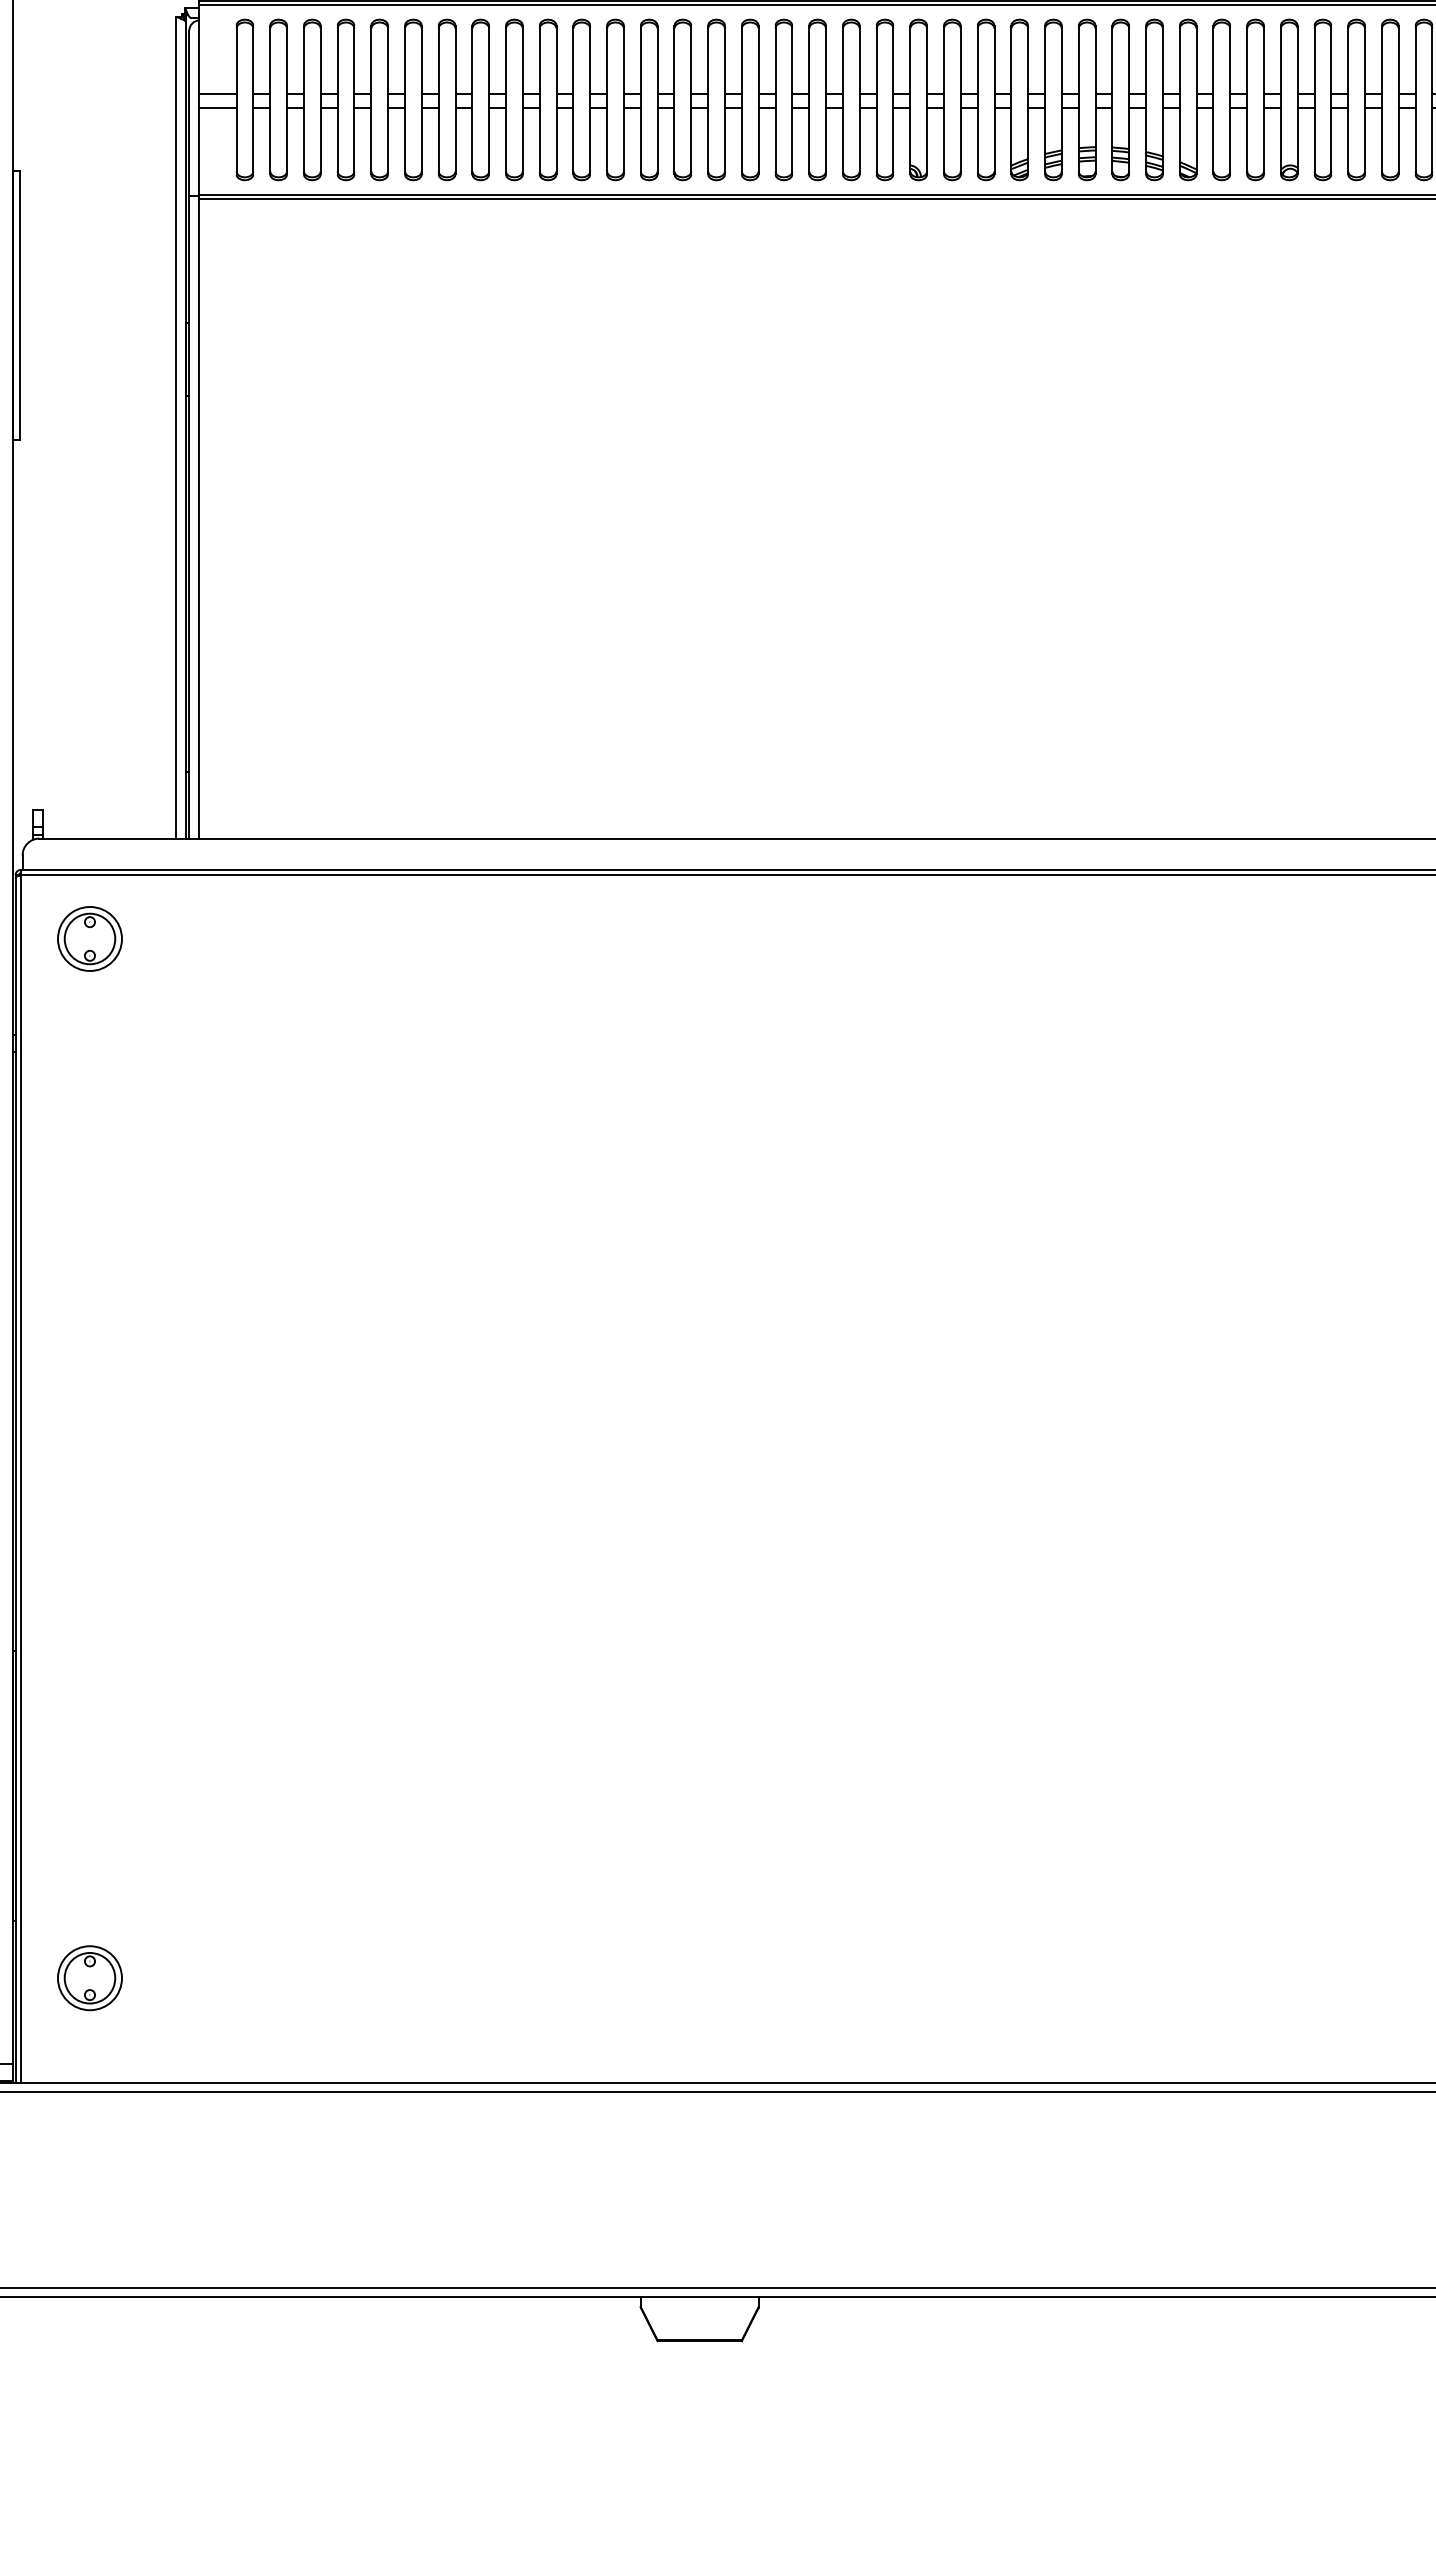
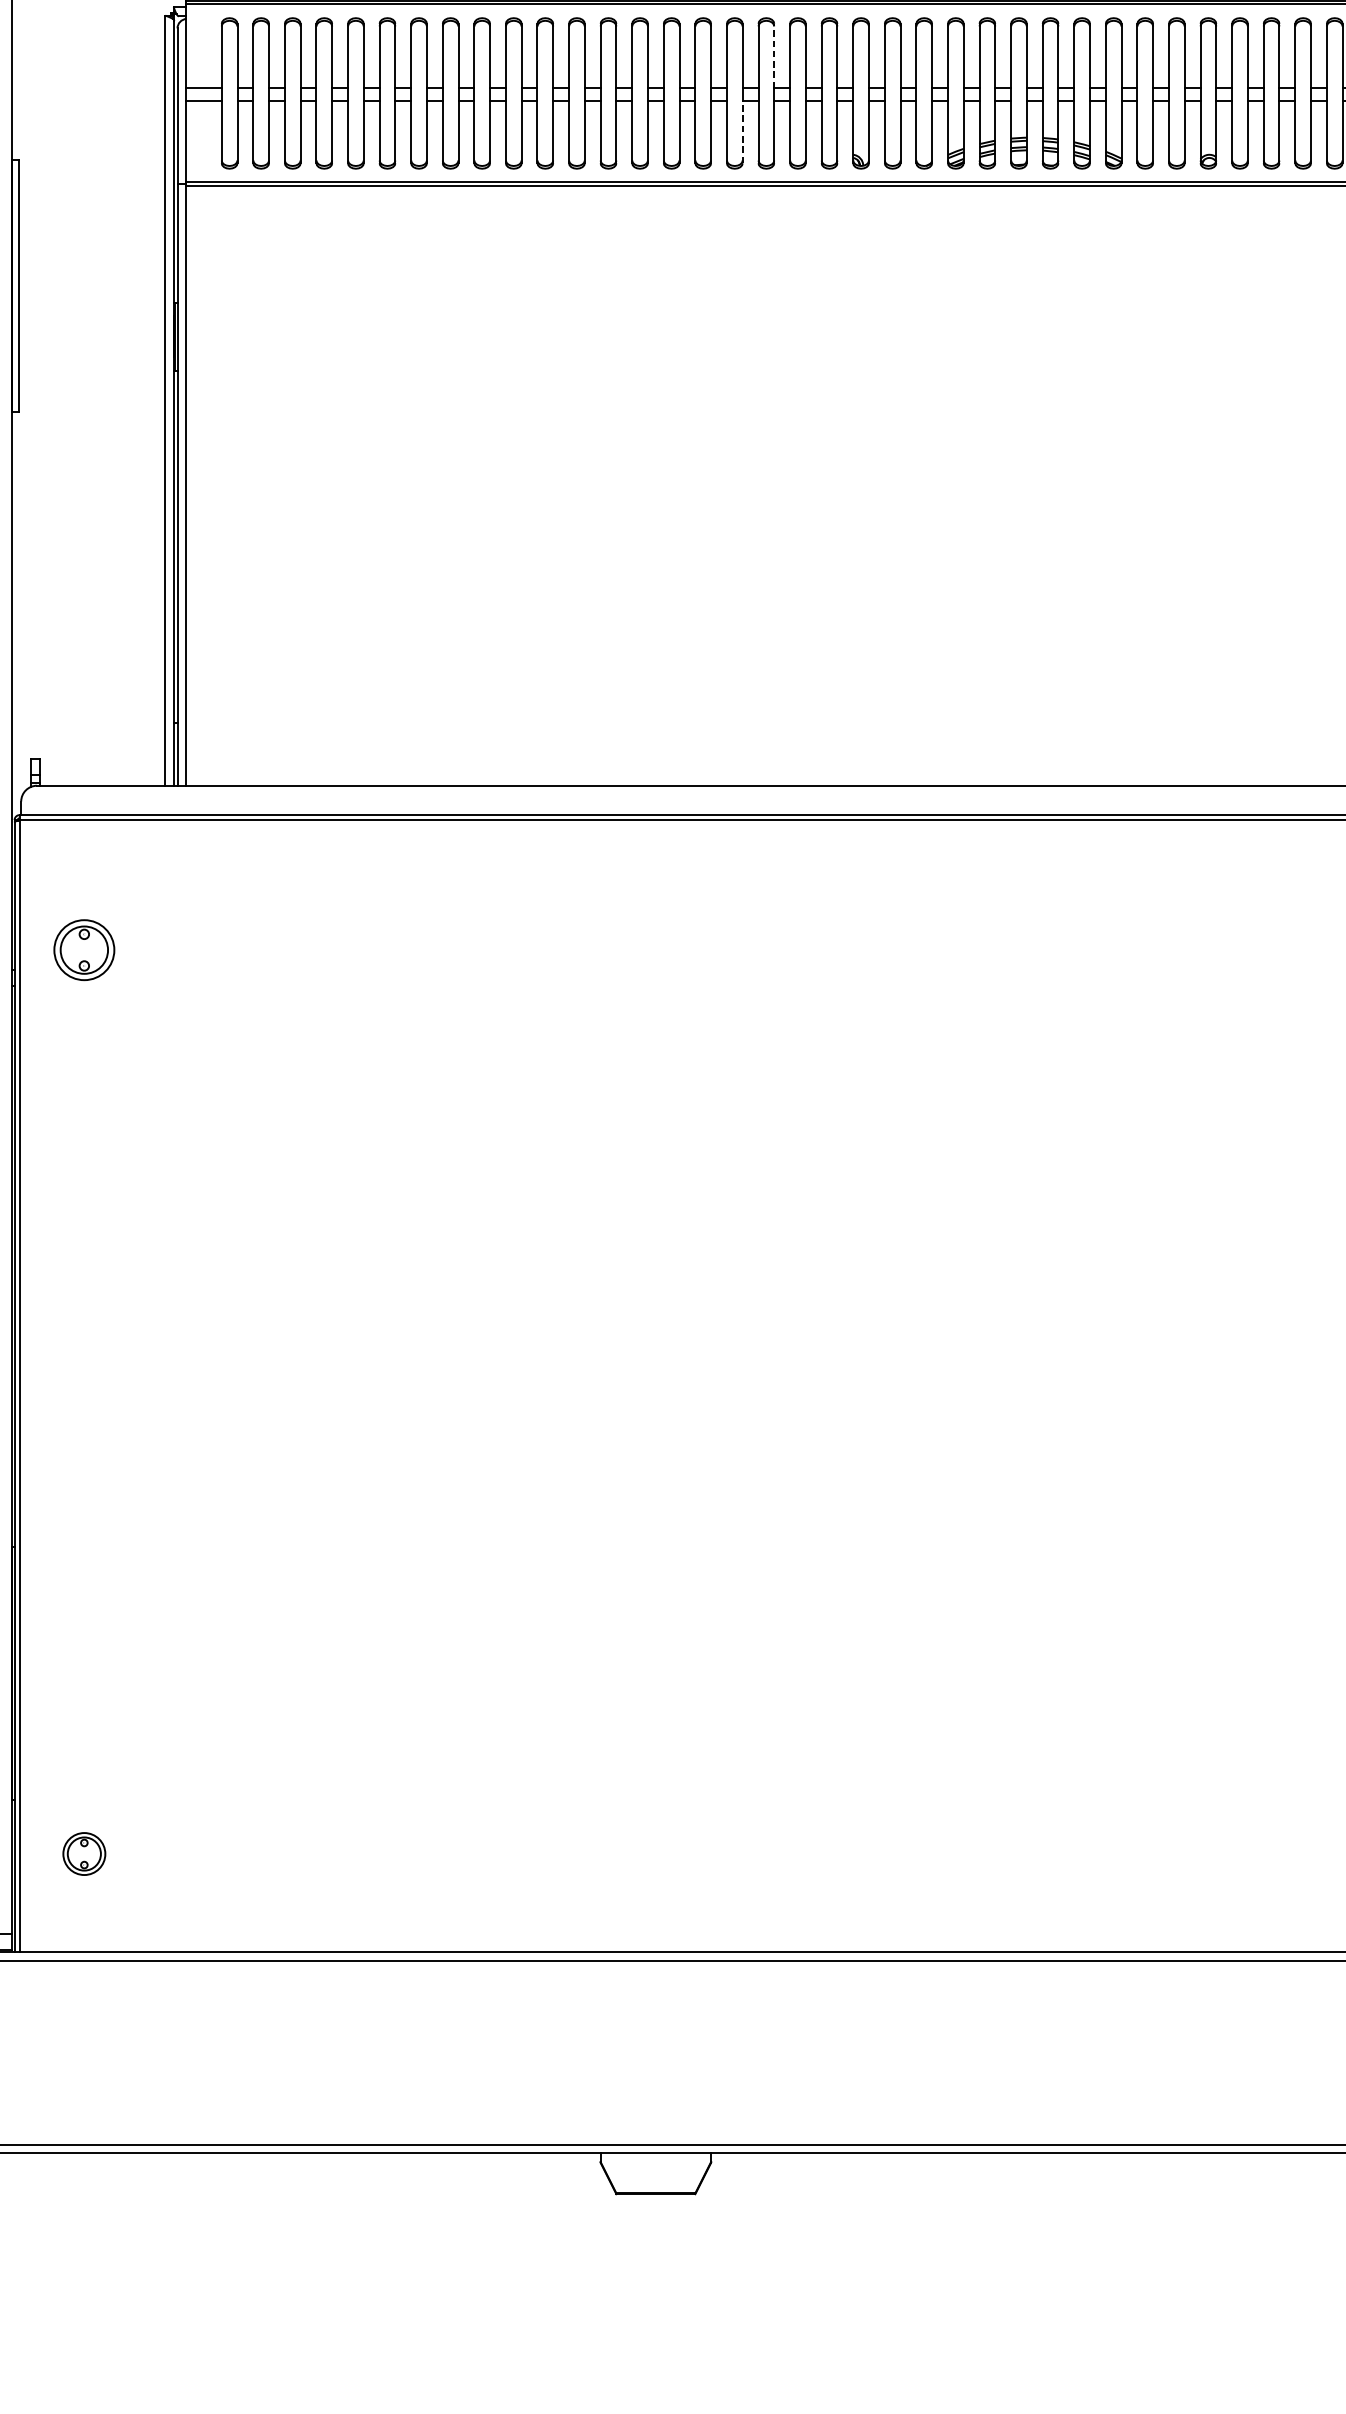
line: (826, 59) -> (774, 55), solid -> dashed
line: (792, 140) -> (742, 131), solid -> dashed
part: (89, 938) -> (83, 949), moved
part: (89, 1978) -> (83, 1854), size x0.7

